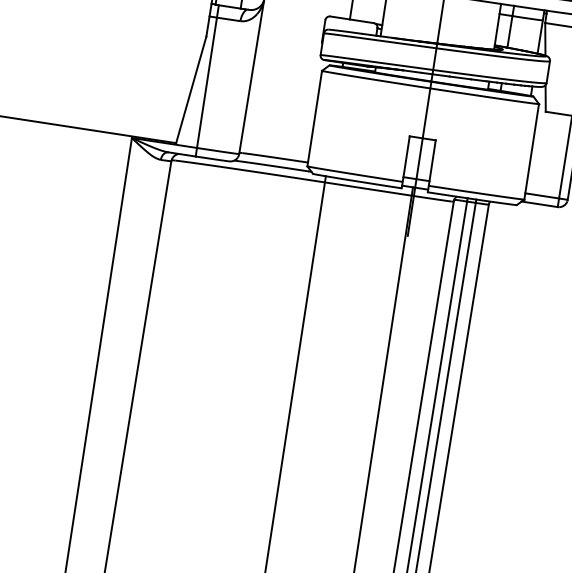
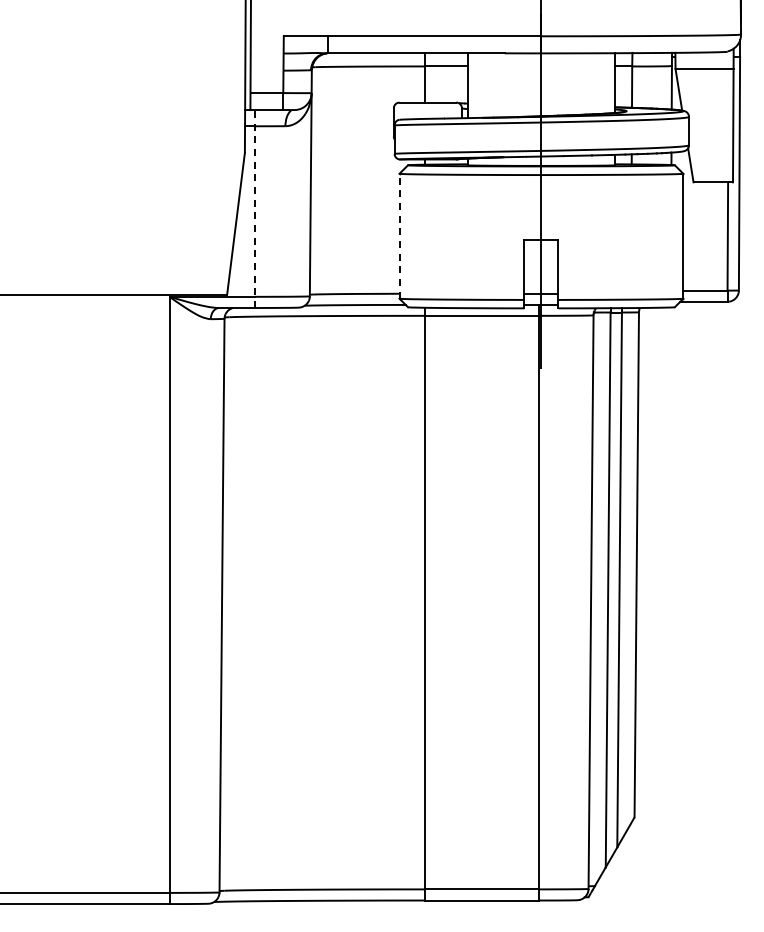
line: (207, 81) -> (254, 209), solid -> dashed
line: (314, 118) -> (399, 235), solid -> dashed

